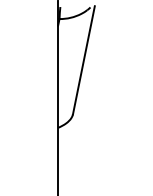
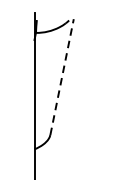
line: (84, 59) -> (62, 76), solid -> dashed

